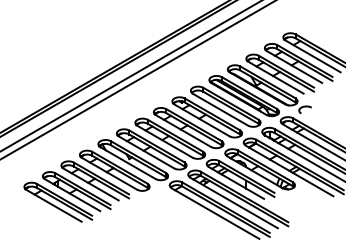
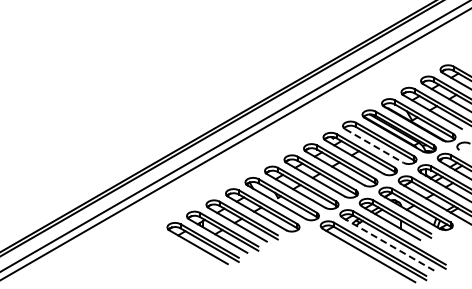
line: (220, 109) -> (374, 145), solid -> dashed
line: (234, 203) -> (389, 244), solid -> dashed

